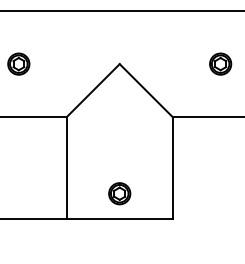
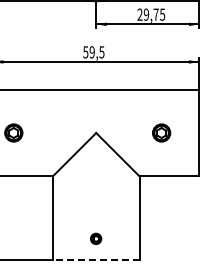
part: (220, 63) -> (161, 132), moved
part: (118, 193) -> (95, 238), size x0.6
line: (118, 219) -> (95, 259), solid -> dashed

